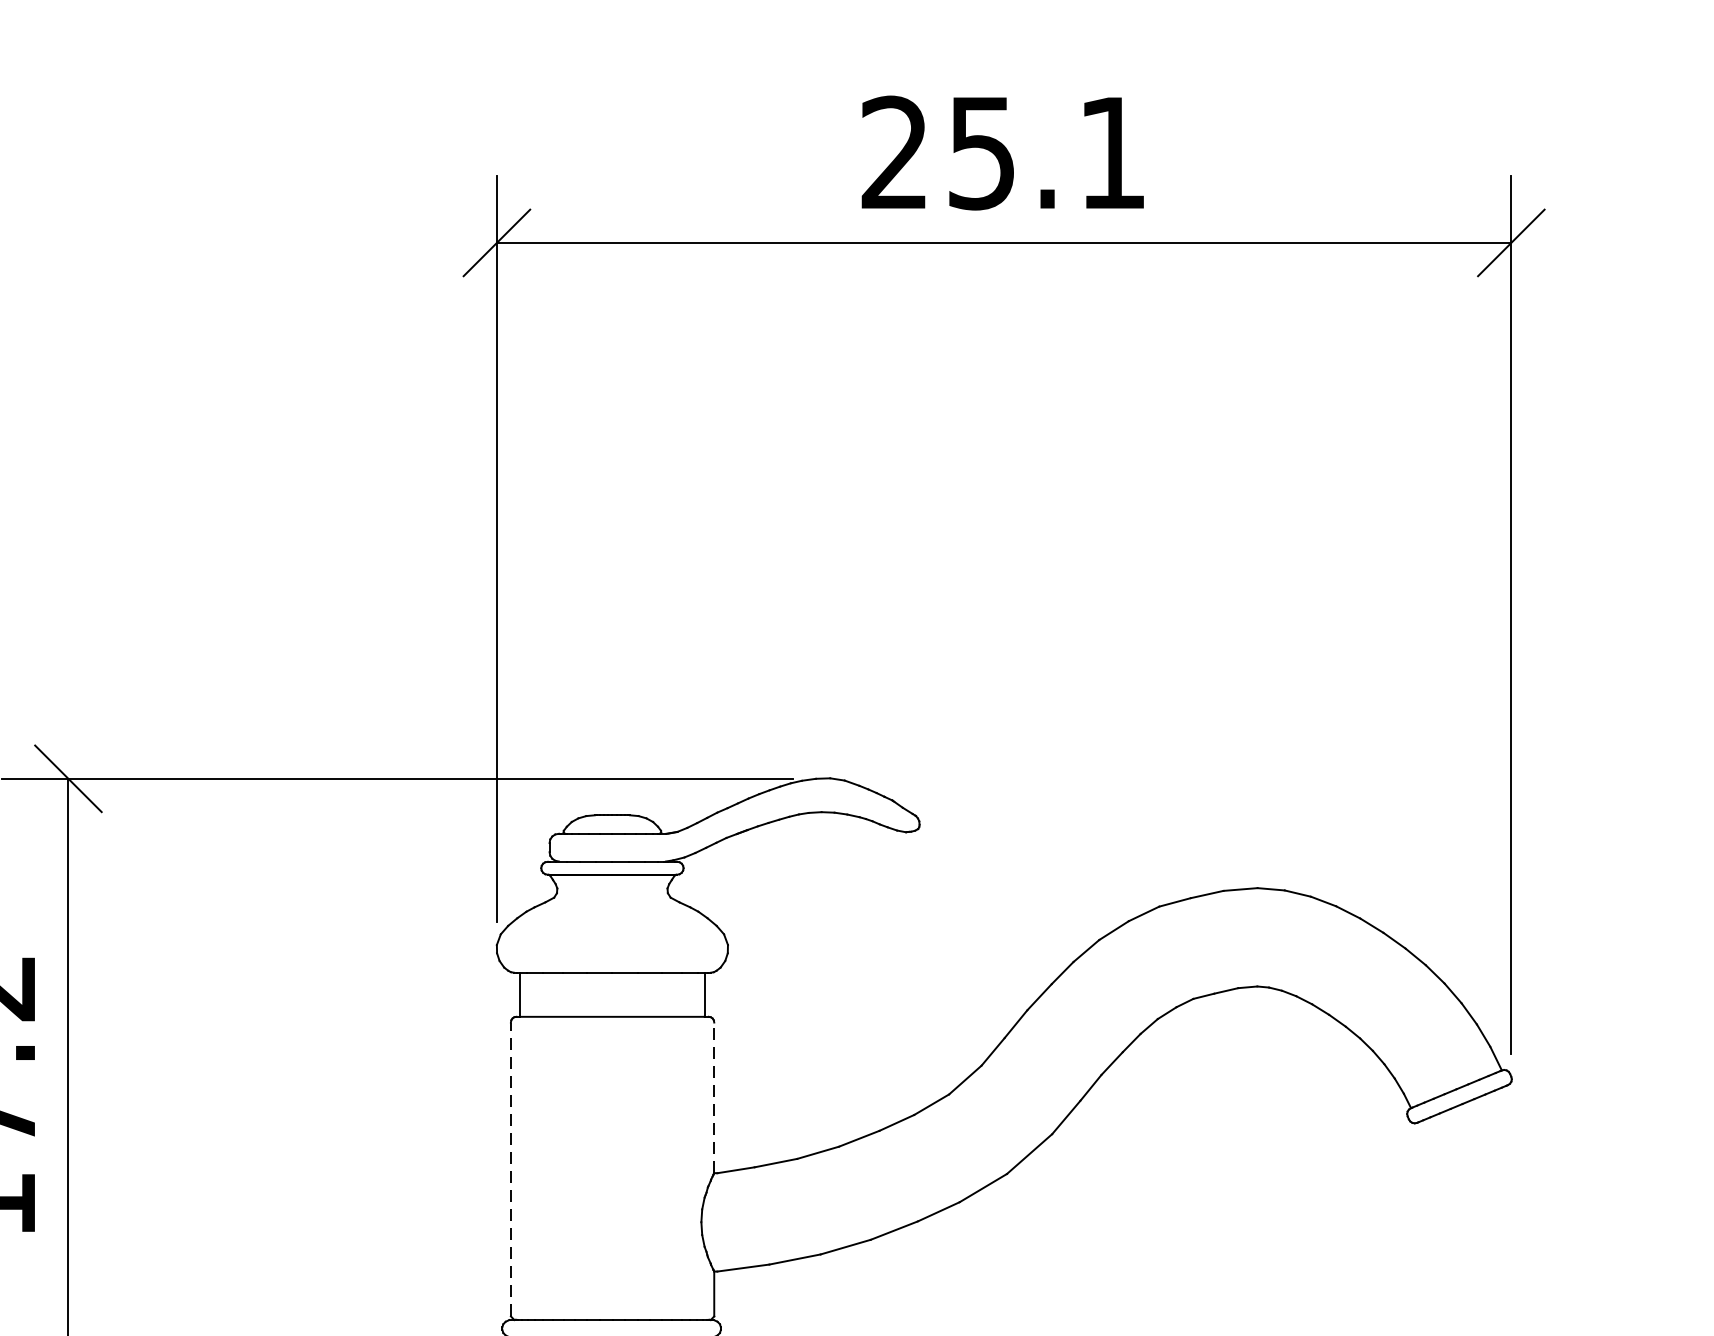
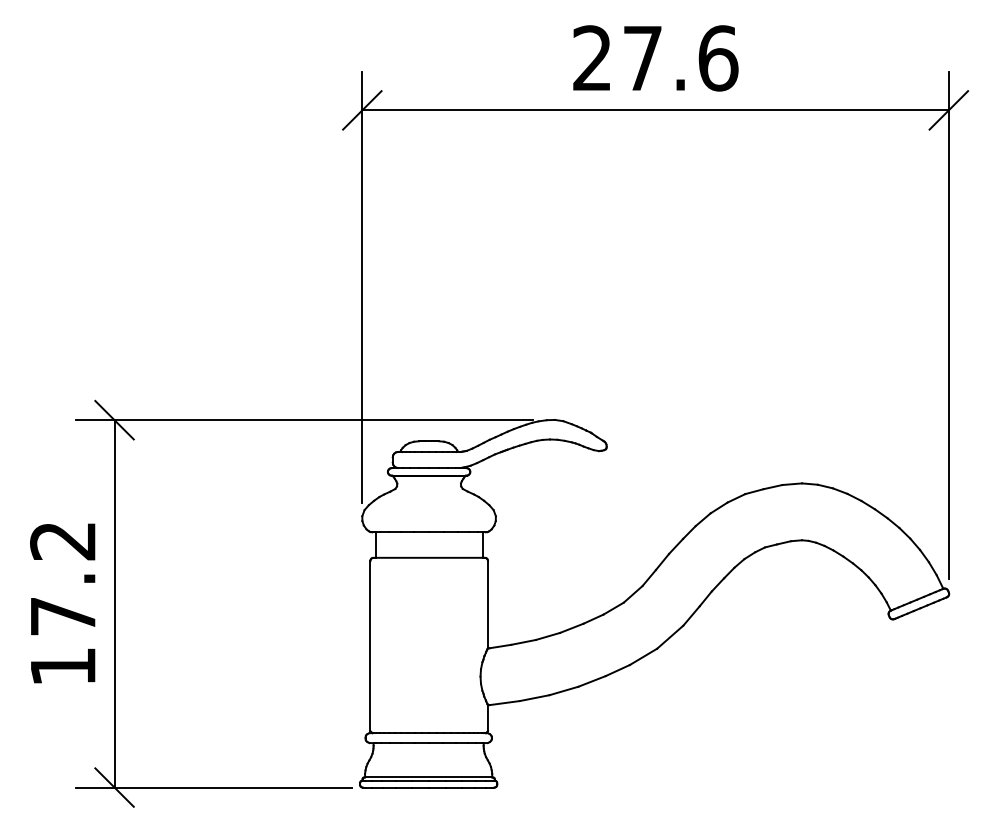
text: (1048, 153) -> (681, 58), 25.1 -> 27.6
line: (713, 1097) -> (487, 604), dashed -> solid
line: (511, 1170) -> (370, 646), dashed -> solid

